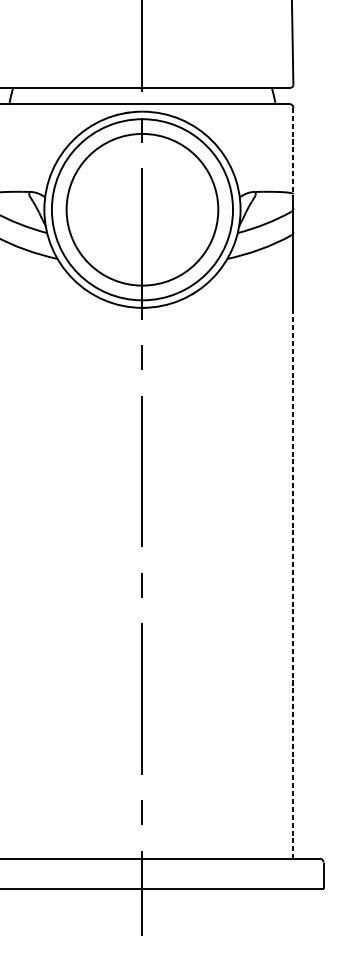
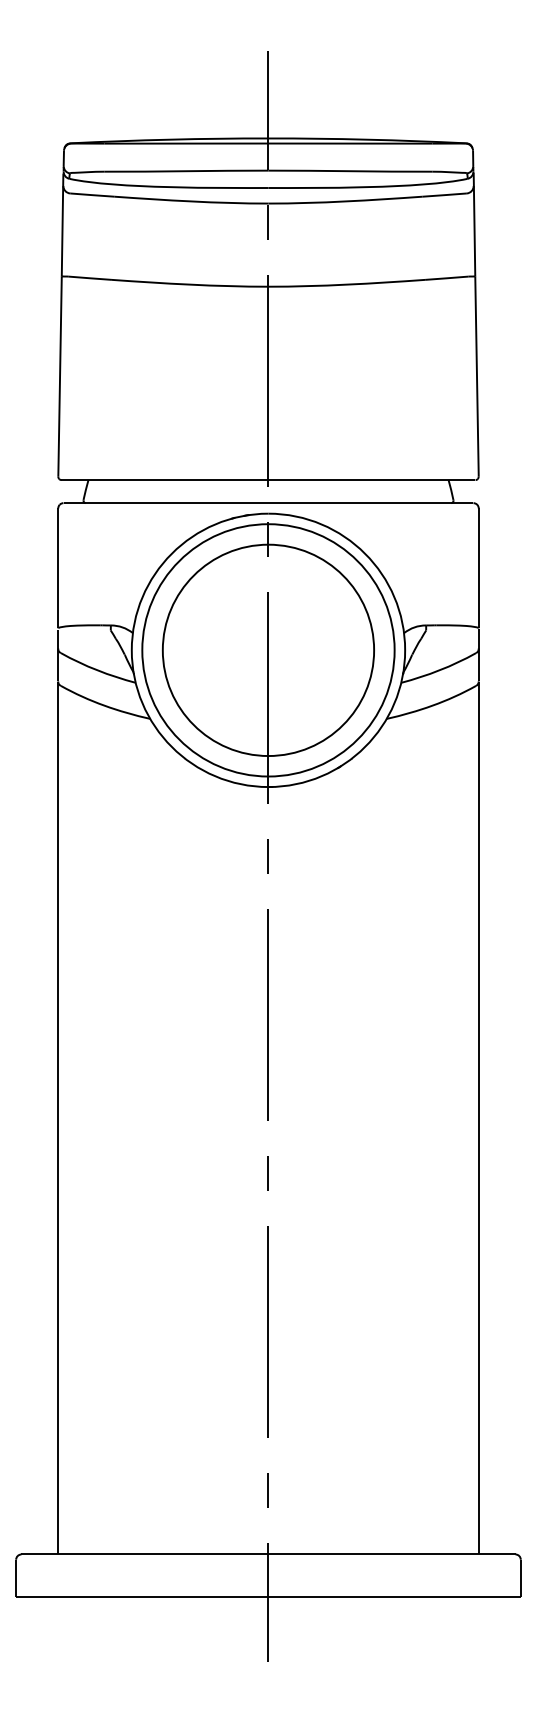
line: (293, 151) -> (478, 568), dashed -> solid
line: (293, 583) -> (478, 1171), dashed -> solid

